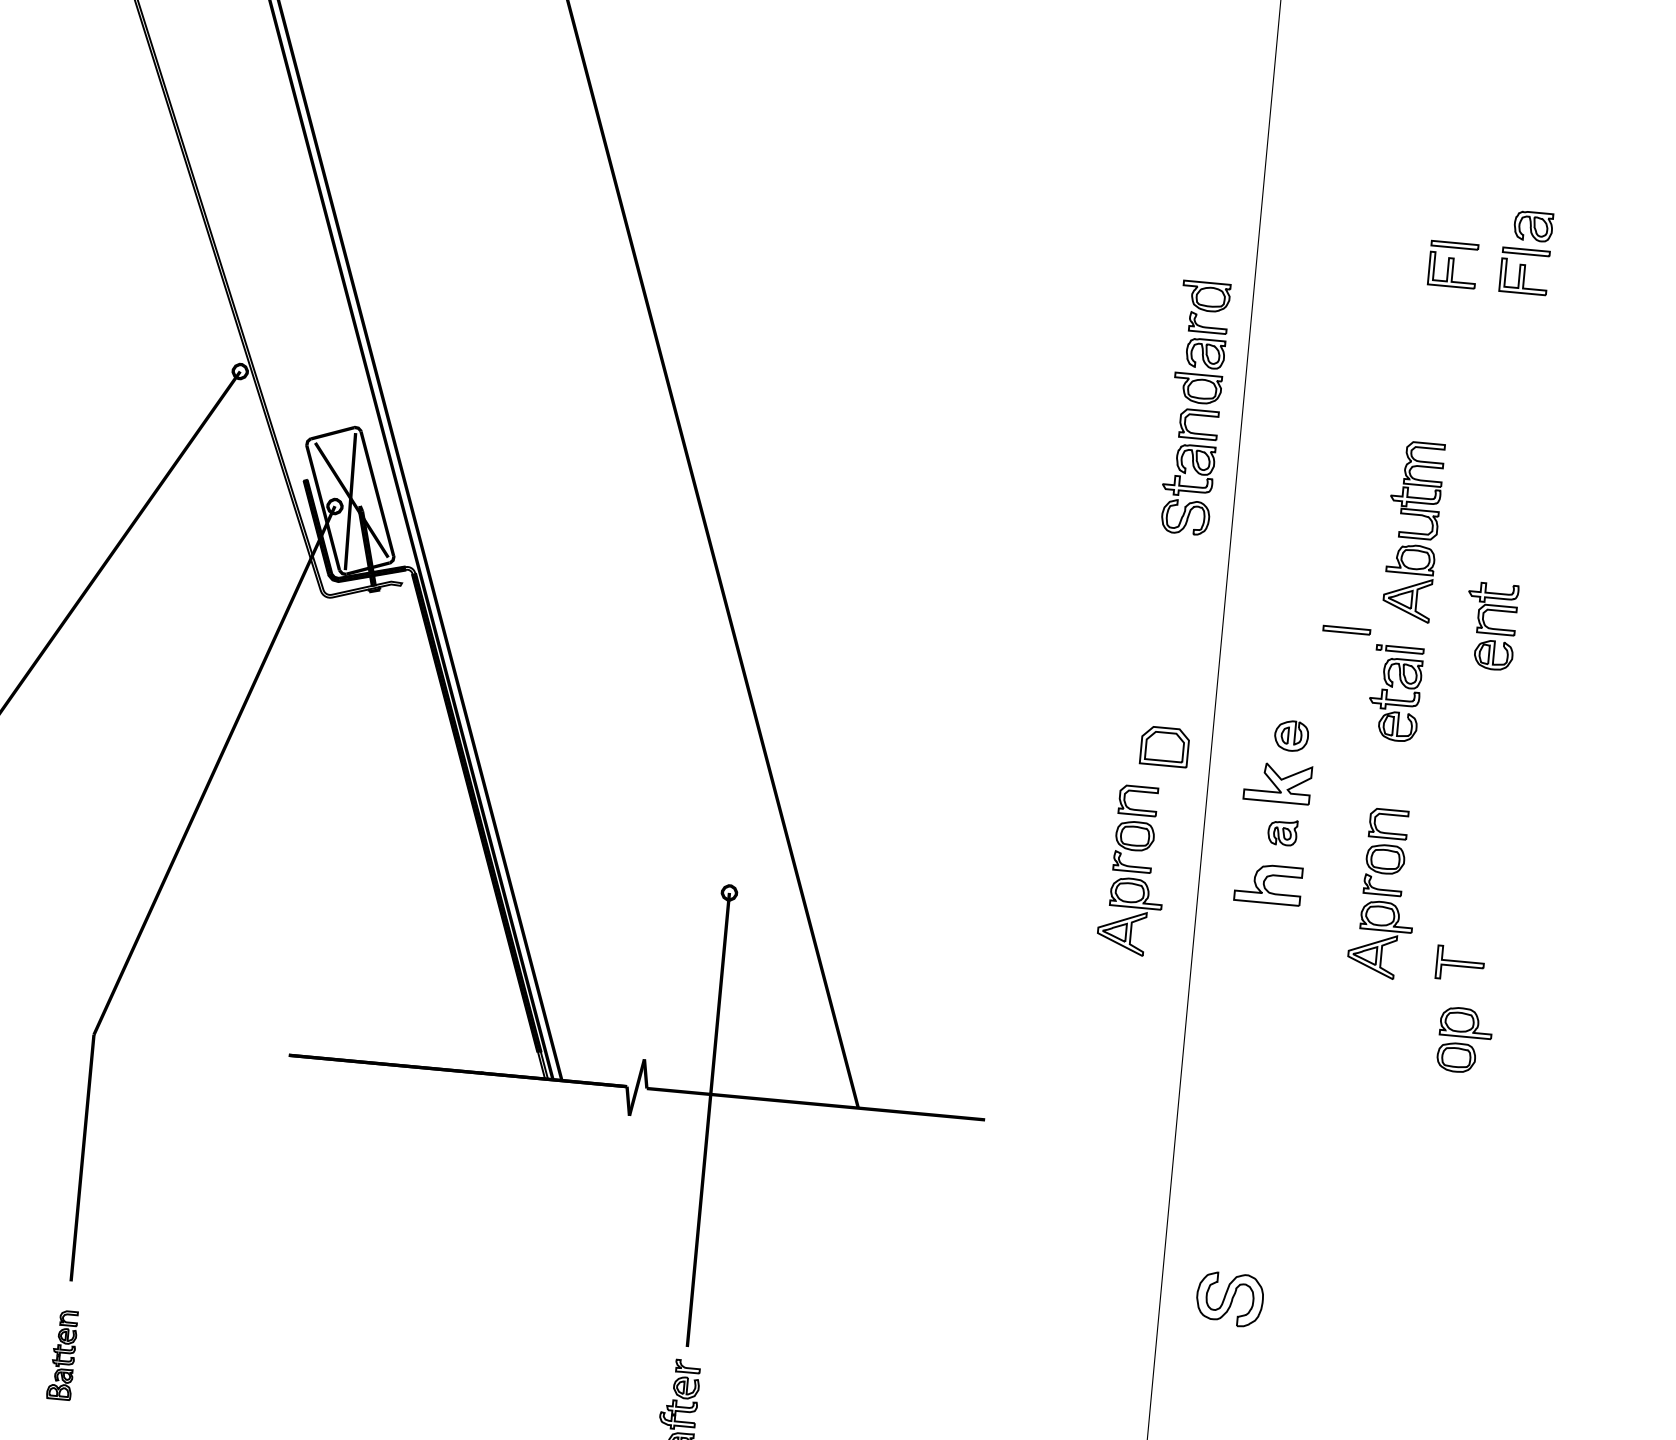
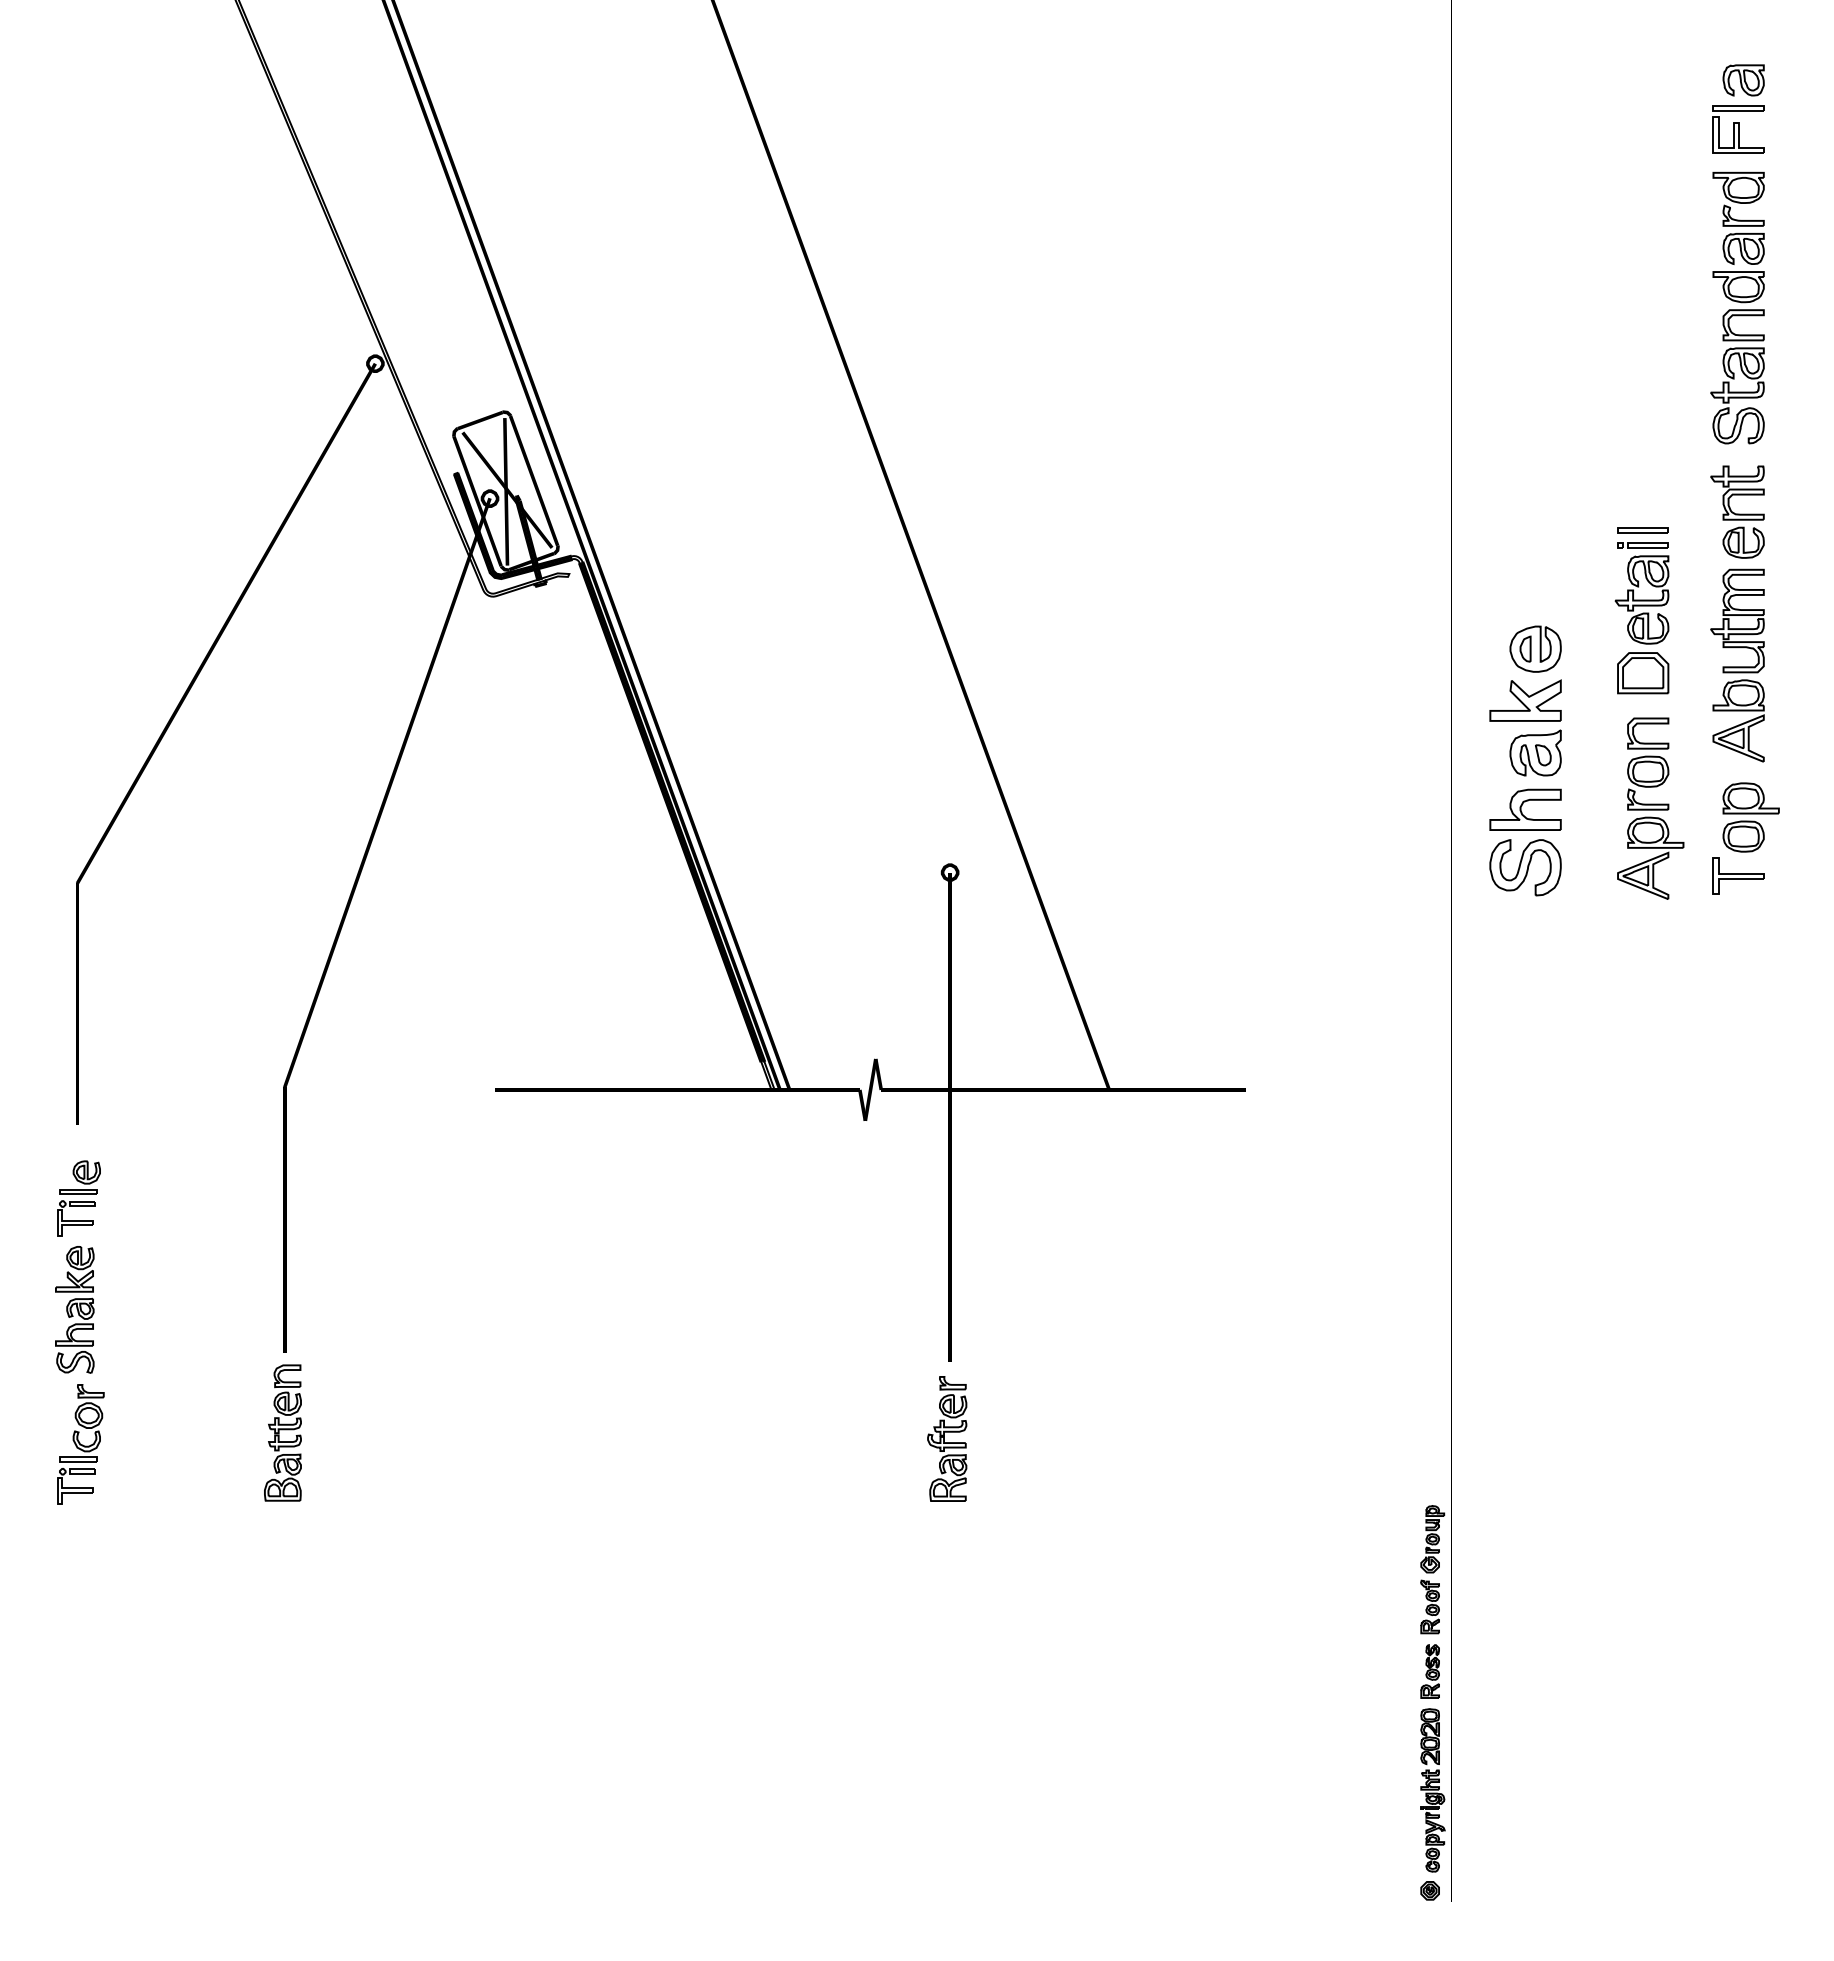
part: (1453, 264) -> (1661, 129), removed
part: (1194, 407) -> (1737, 307), moved
part: (1412, 531) -> (1737, 665), moved
part: (1346, 630) -> (1642, 530), moved
part: (1291, 735) -> (1535, 648), size x1.43
part: (1165, 747) -> (1643, 673), moved
part: (1282, 831) -> (1535, 752), size x1.67
part: (1134, 870) -> (1380, 808), removed
part: (1464, 1040) -> (1750, 817), moved
part: (1229, 1299) -> (1525, 867), moved
part: (62, 1354) -> (282, 1432), size x1.43

